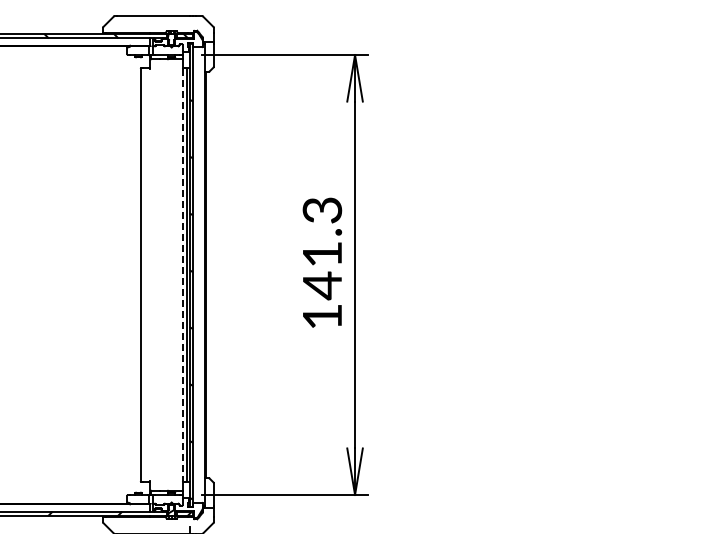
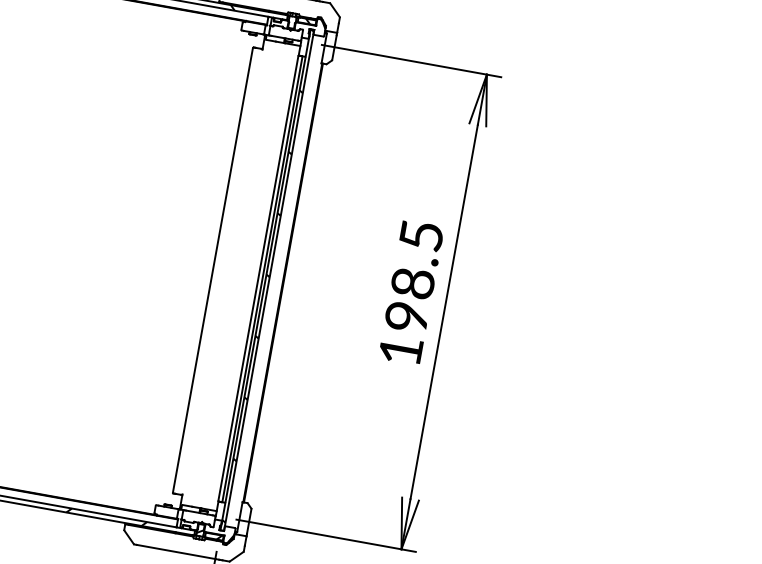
text: (322, 248) -> (414, 277), 141.3 -> 198.5
line: (182, 275) -> (257, 279), dashed -> solid

